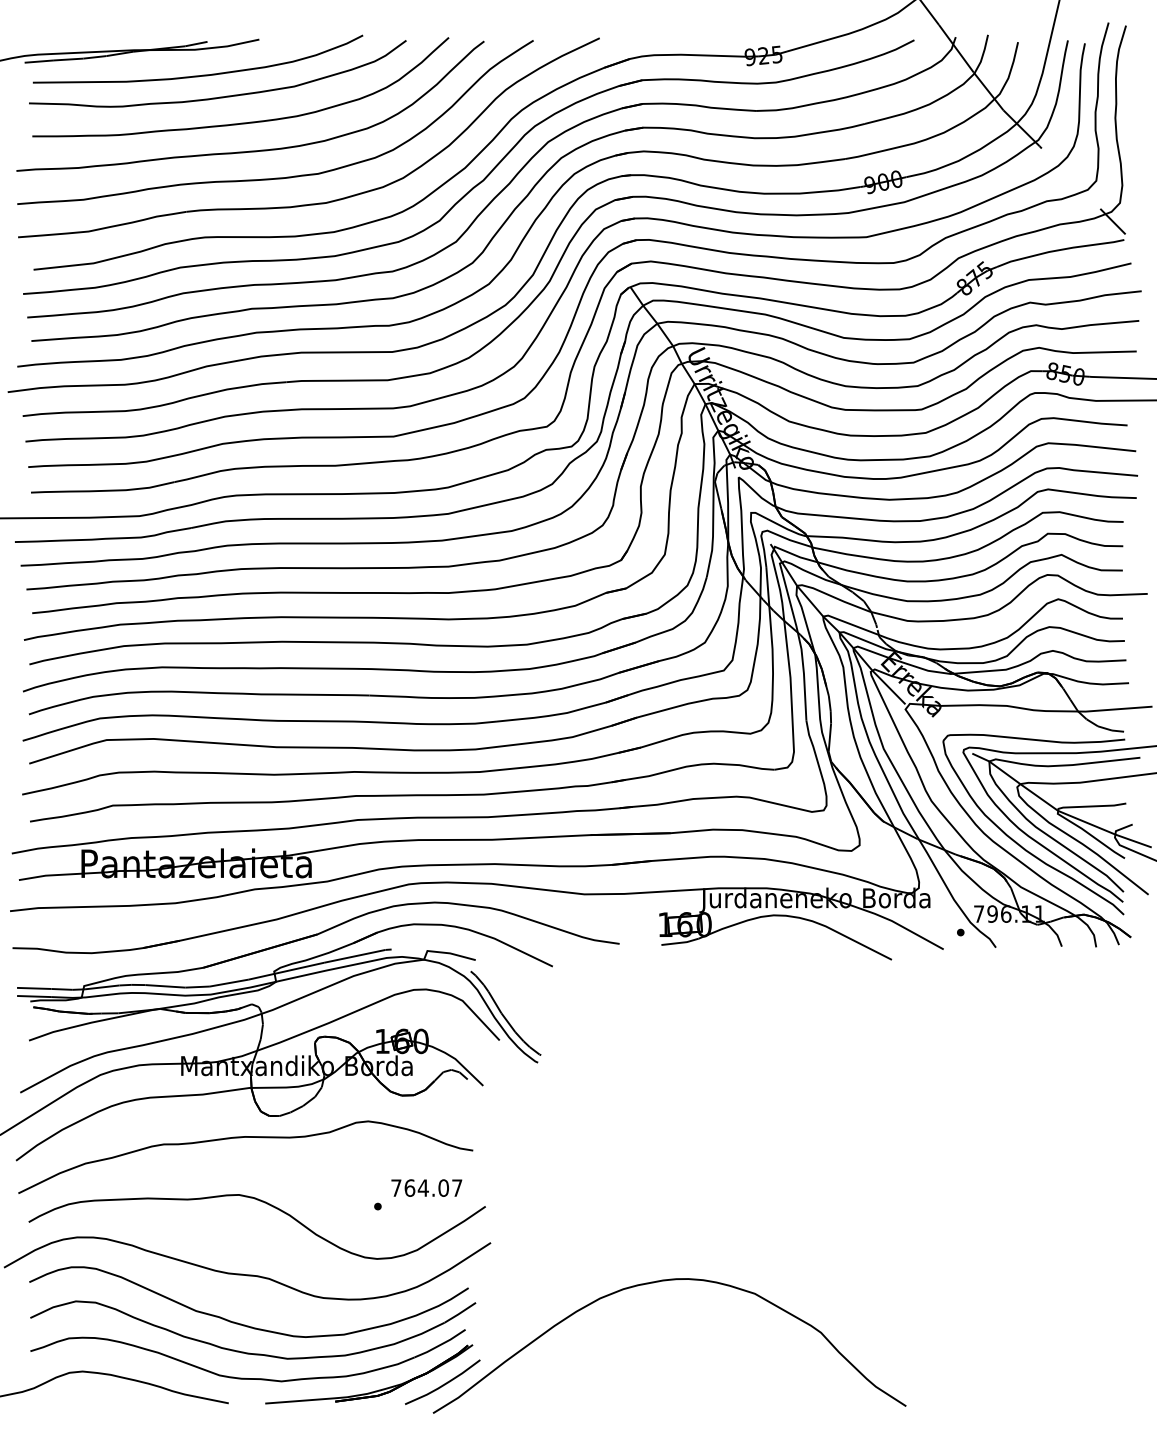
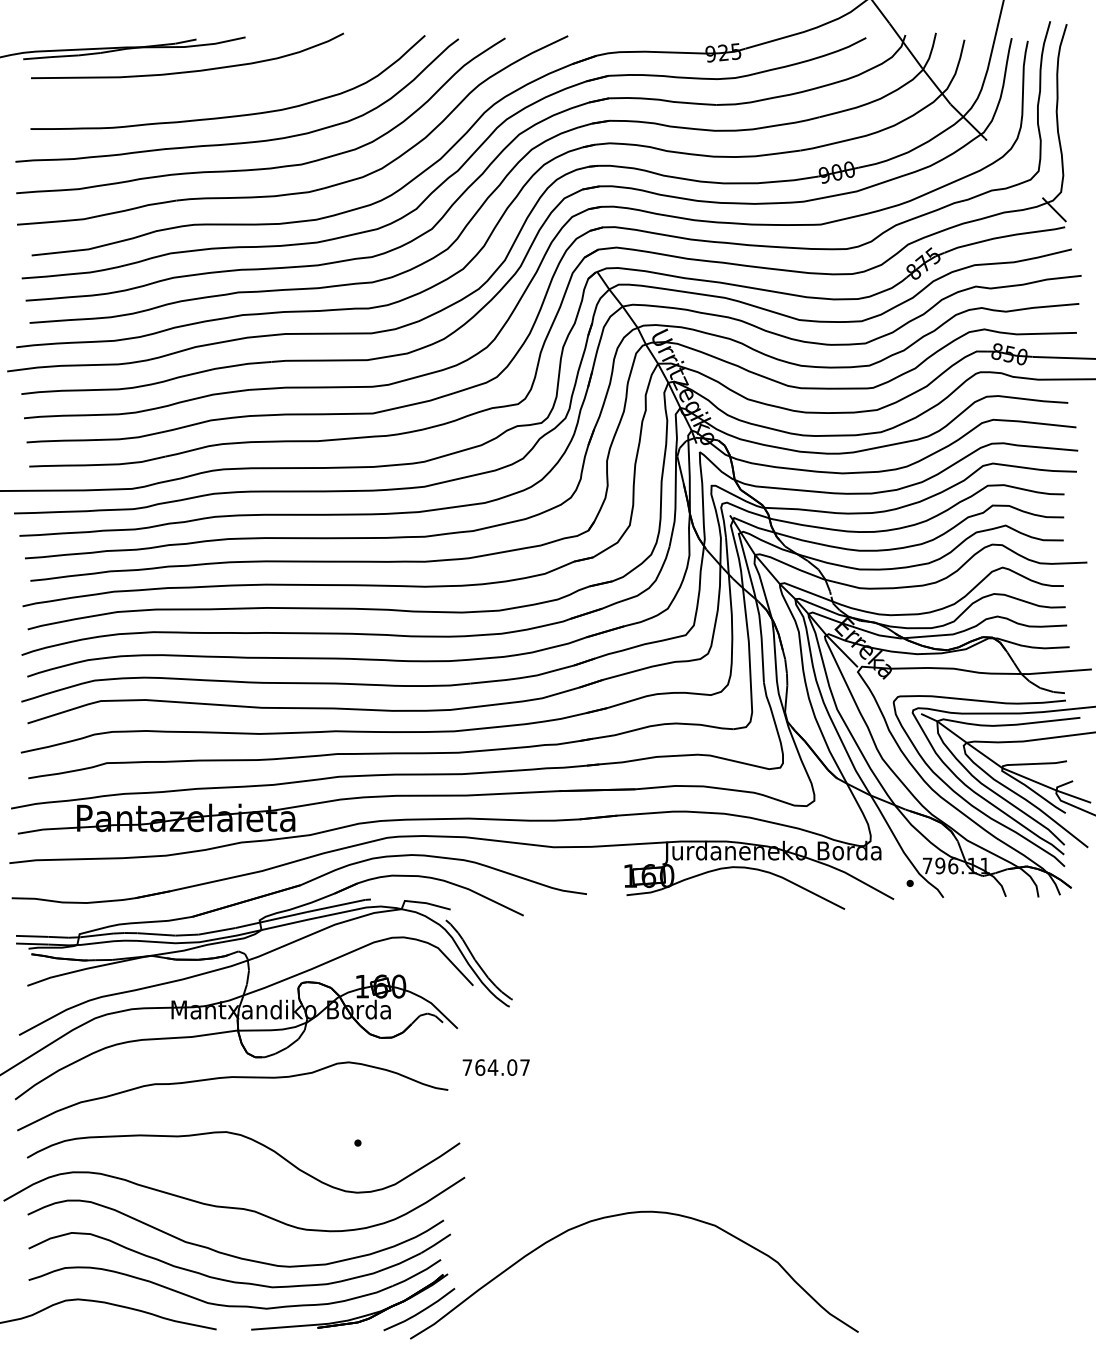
curve: (218, 96) -> (206, 91), removed
text: (425, 1188) -> (495, 1067), moved

